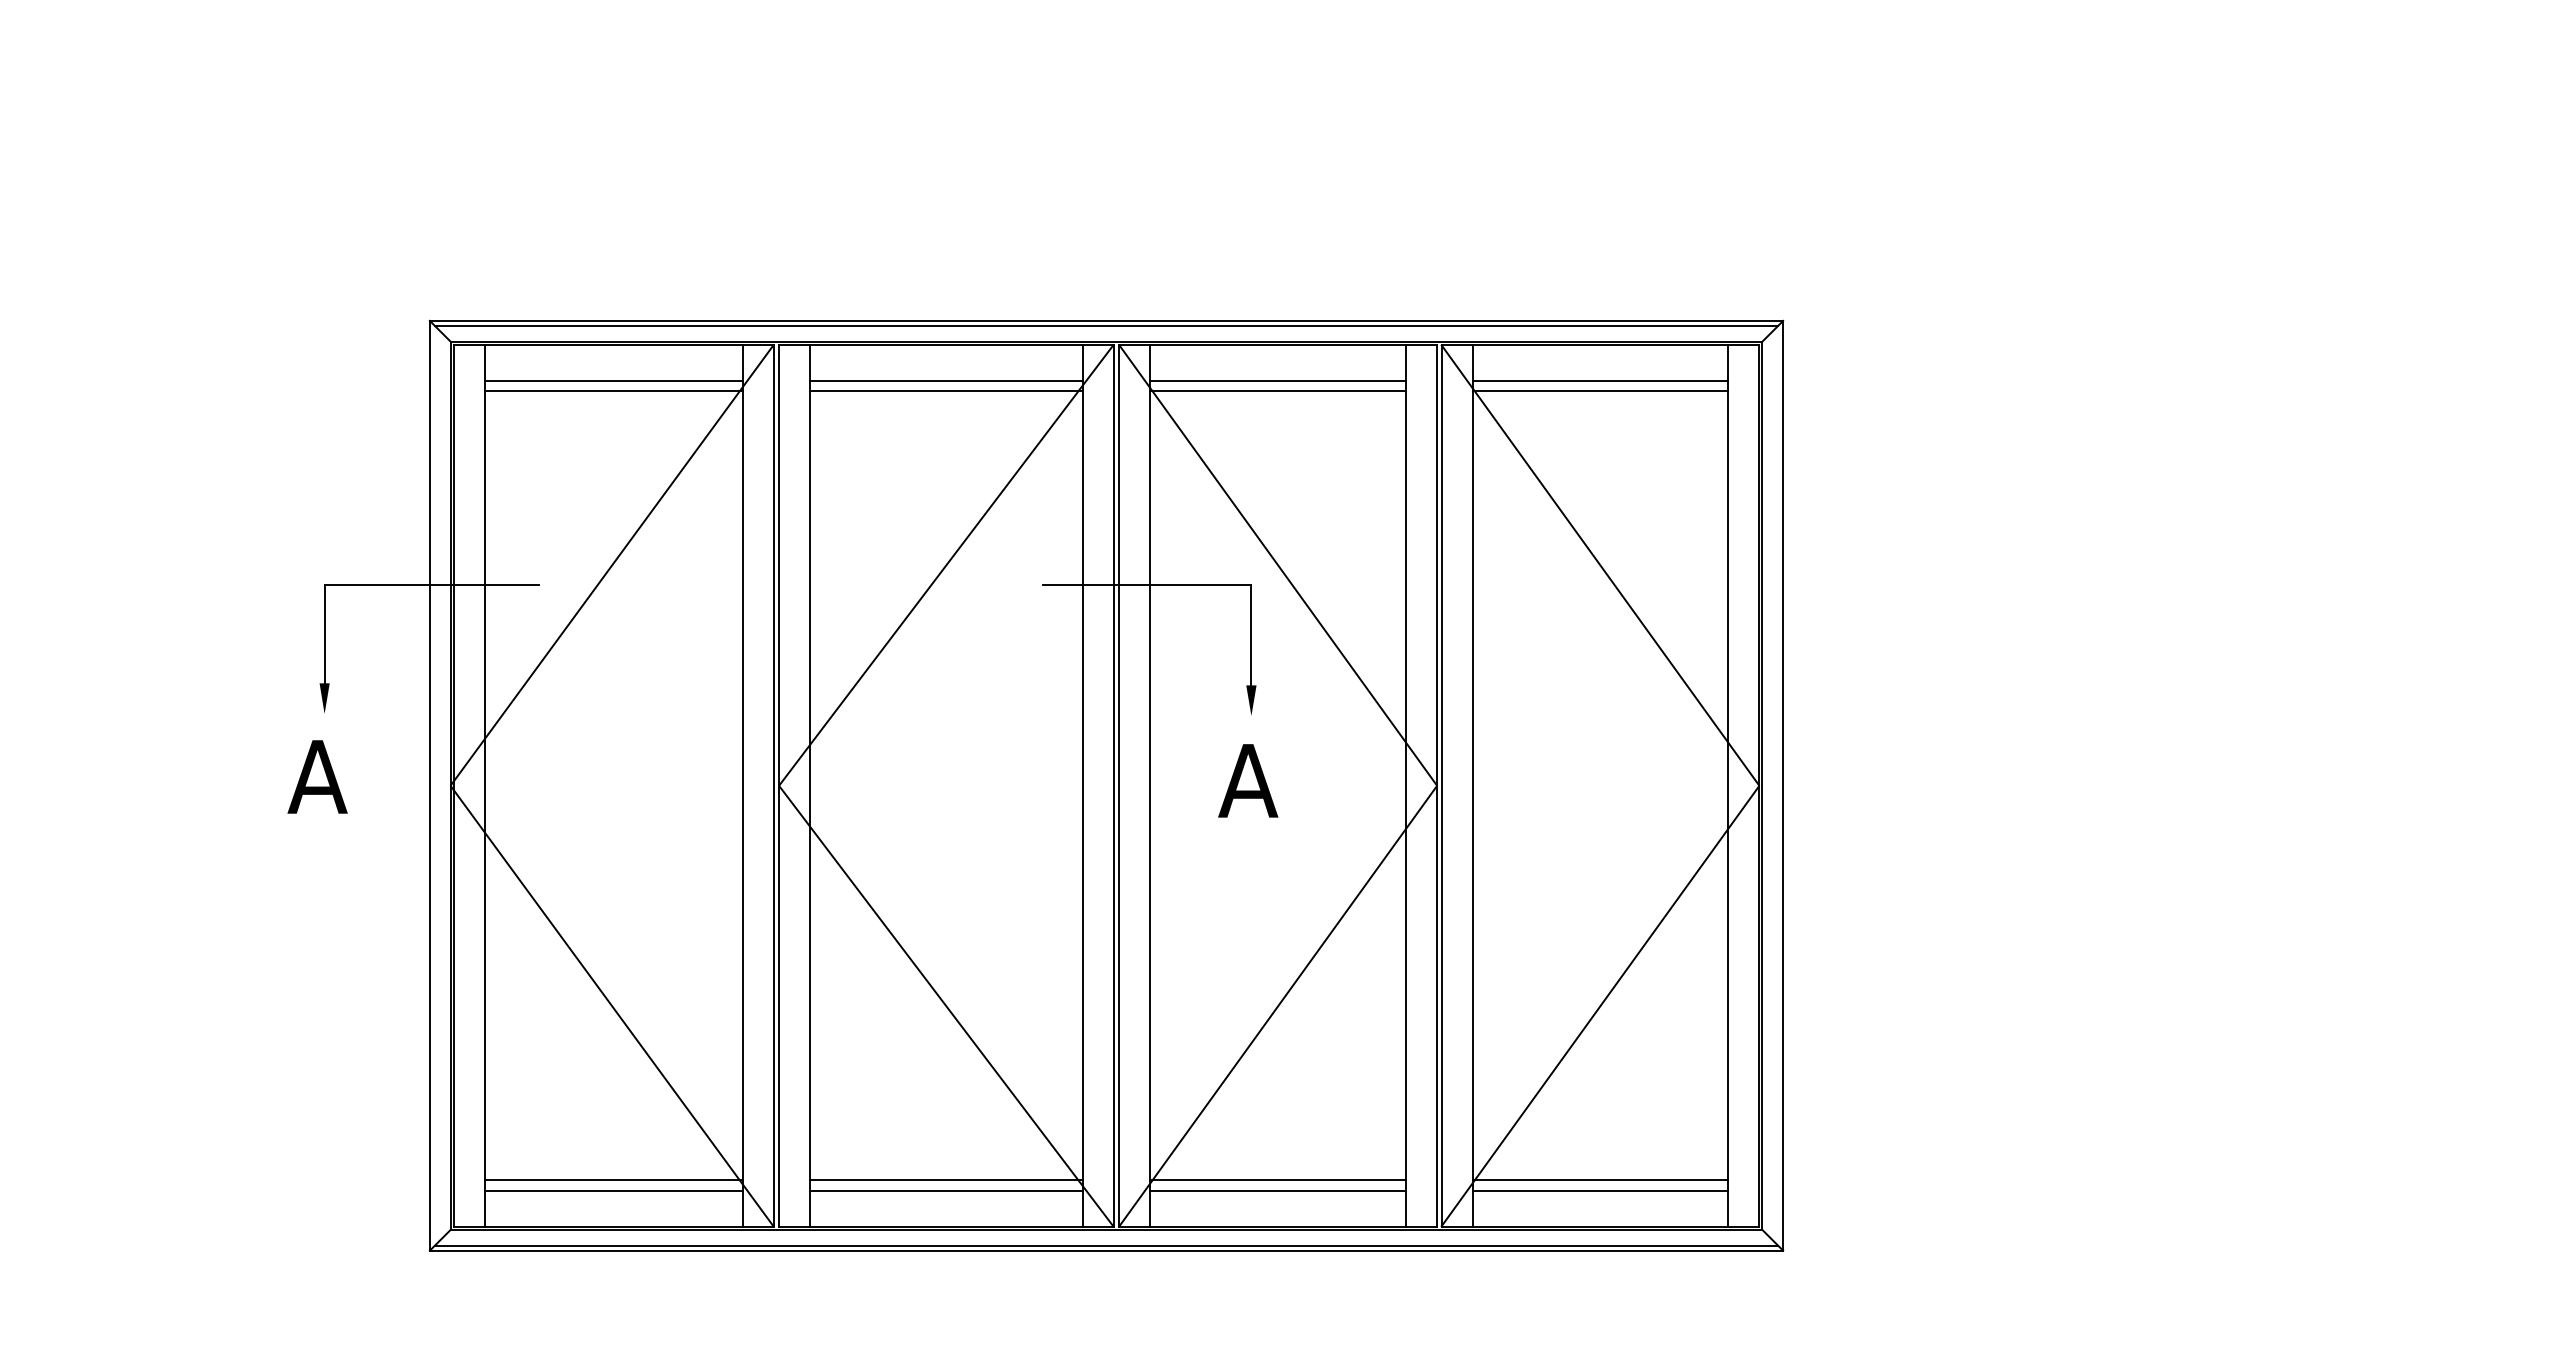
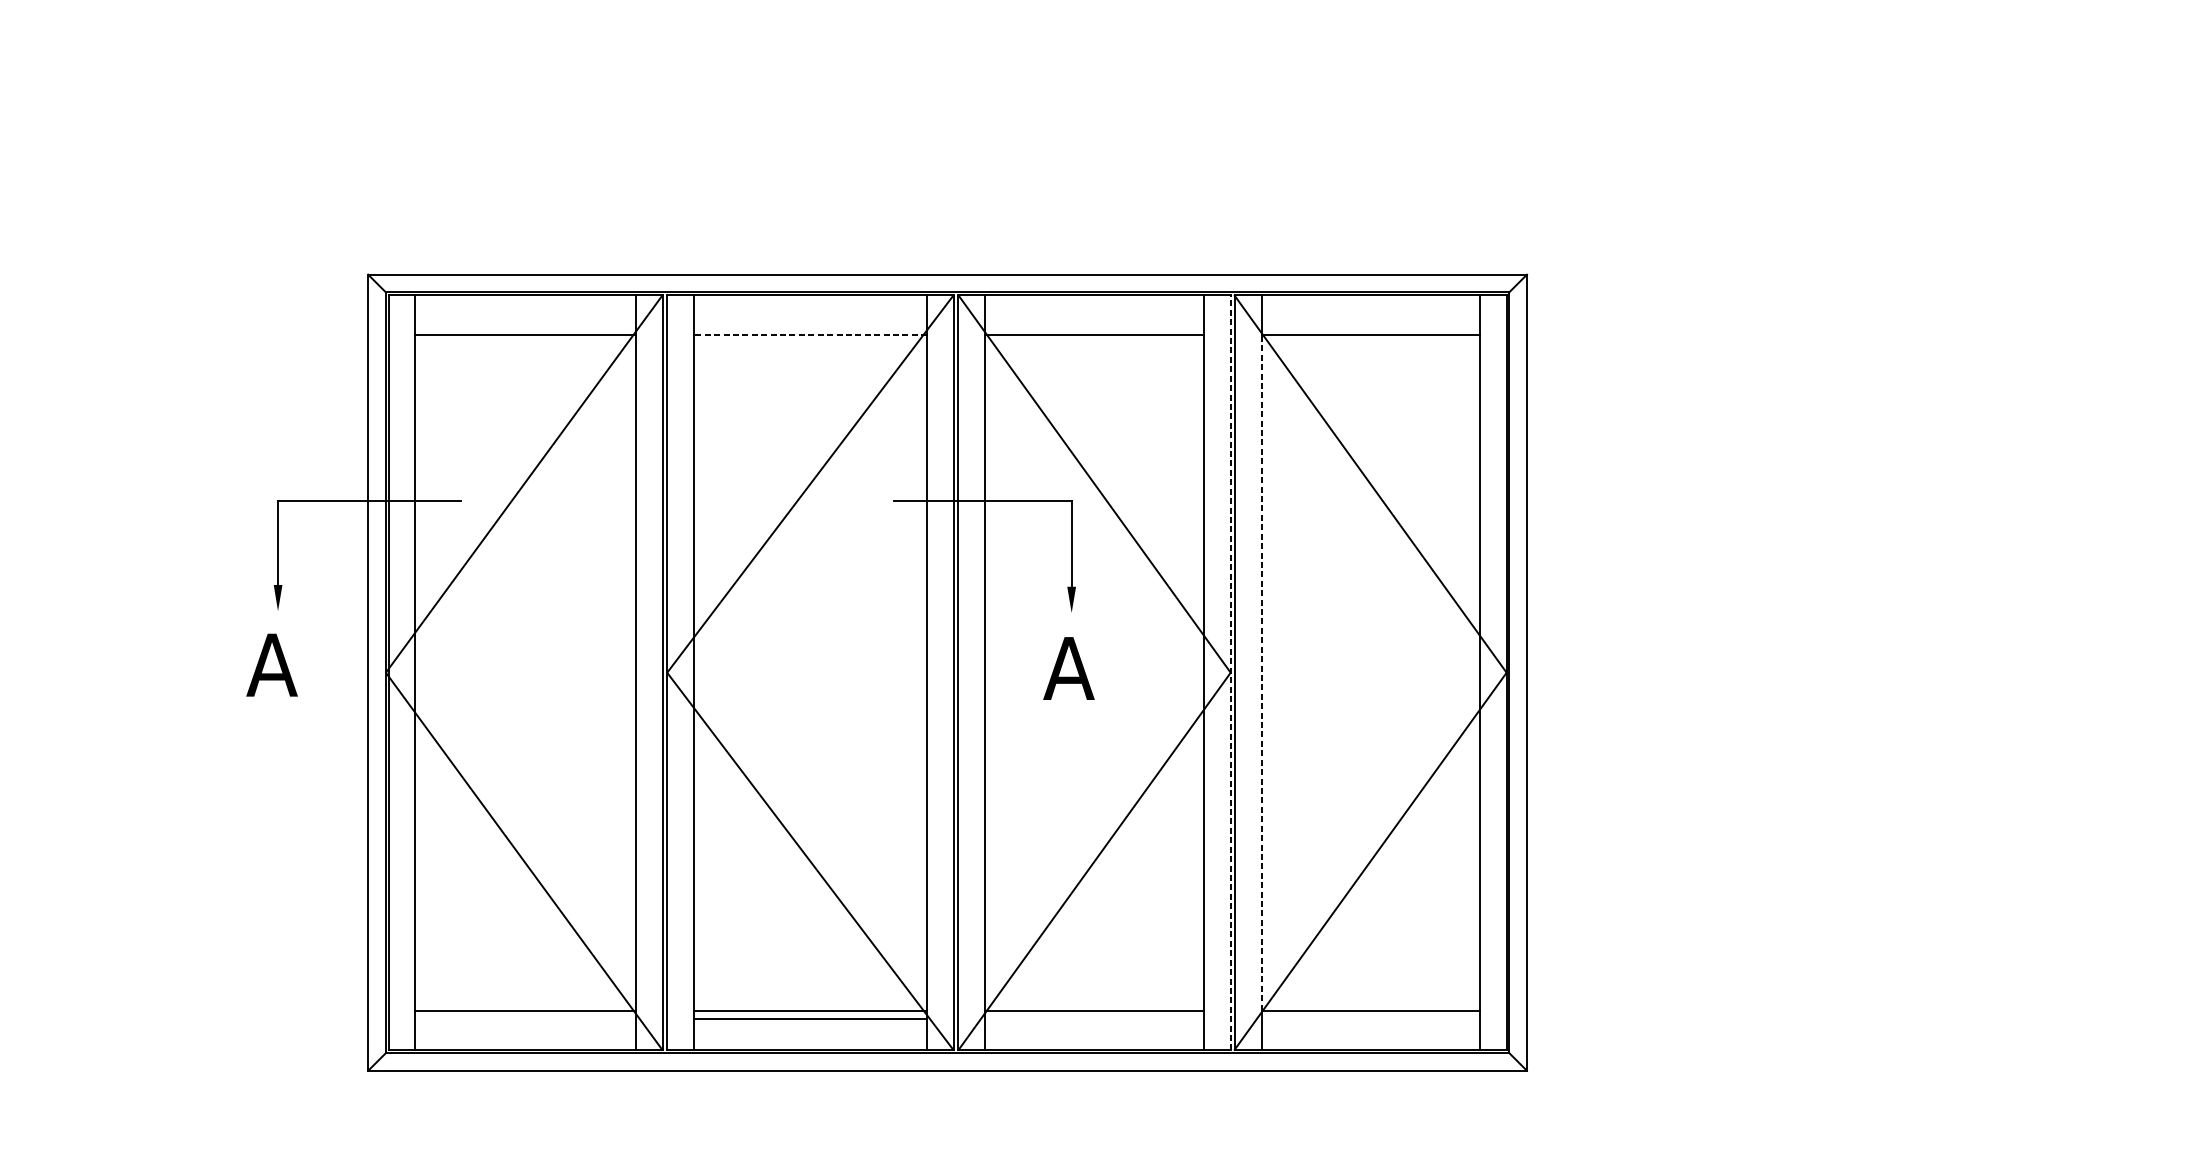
line: (1106, 326) -> (947, 279), removed
line: (613, 380) -> (525, 325), removed
line: (946, 380) -> (810, 325), removed
line: (1277, 380) -> (1094, 325), removed
line: (1600, 380) -> (1370, 325), removed
line: (945, 391) -> (809, 335), solid -> dashed
line: (1437, 785) -> (1231, 672), solid -> dashed
line: (1473, 785) -> (1261, 672), solid -> dashed
line: (613, 1190) -> (525, 1019), removed
line: (1277, 1190) -> (1094, 1019), removed
line: (1600, 1190) -> (1370, 1019), removed
line: (1106, 1245) -> (947, 1066), removed

